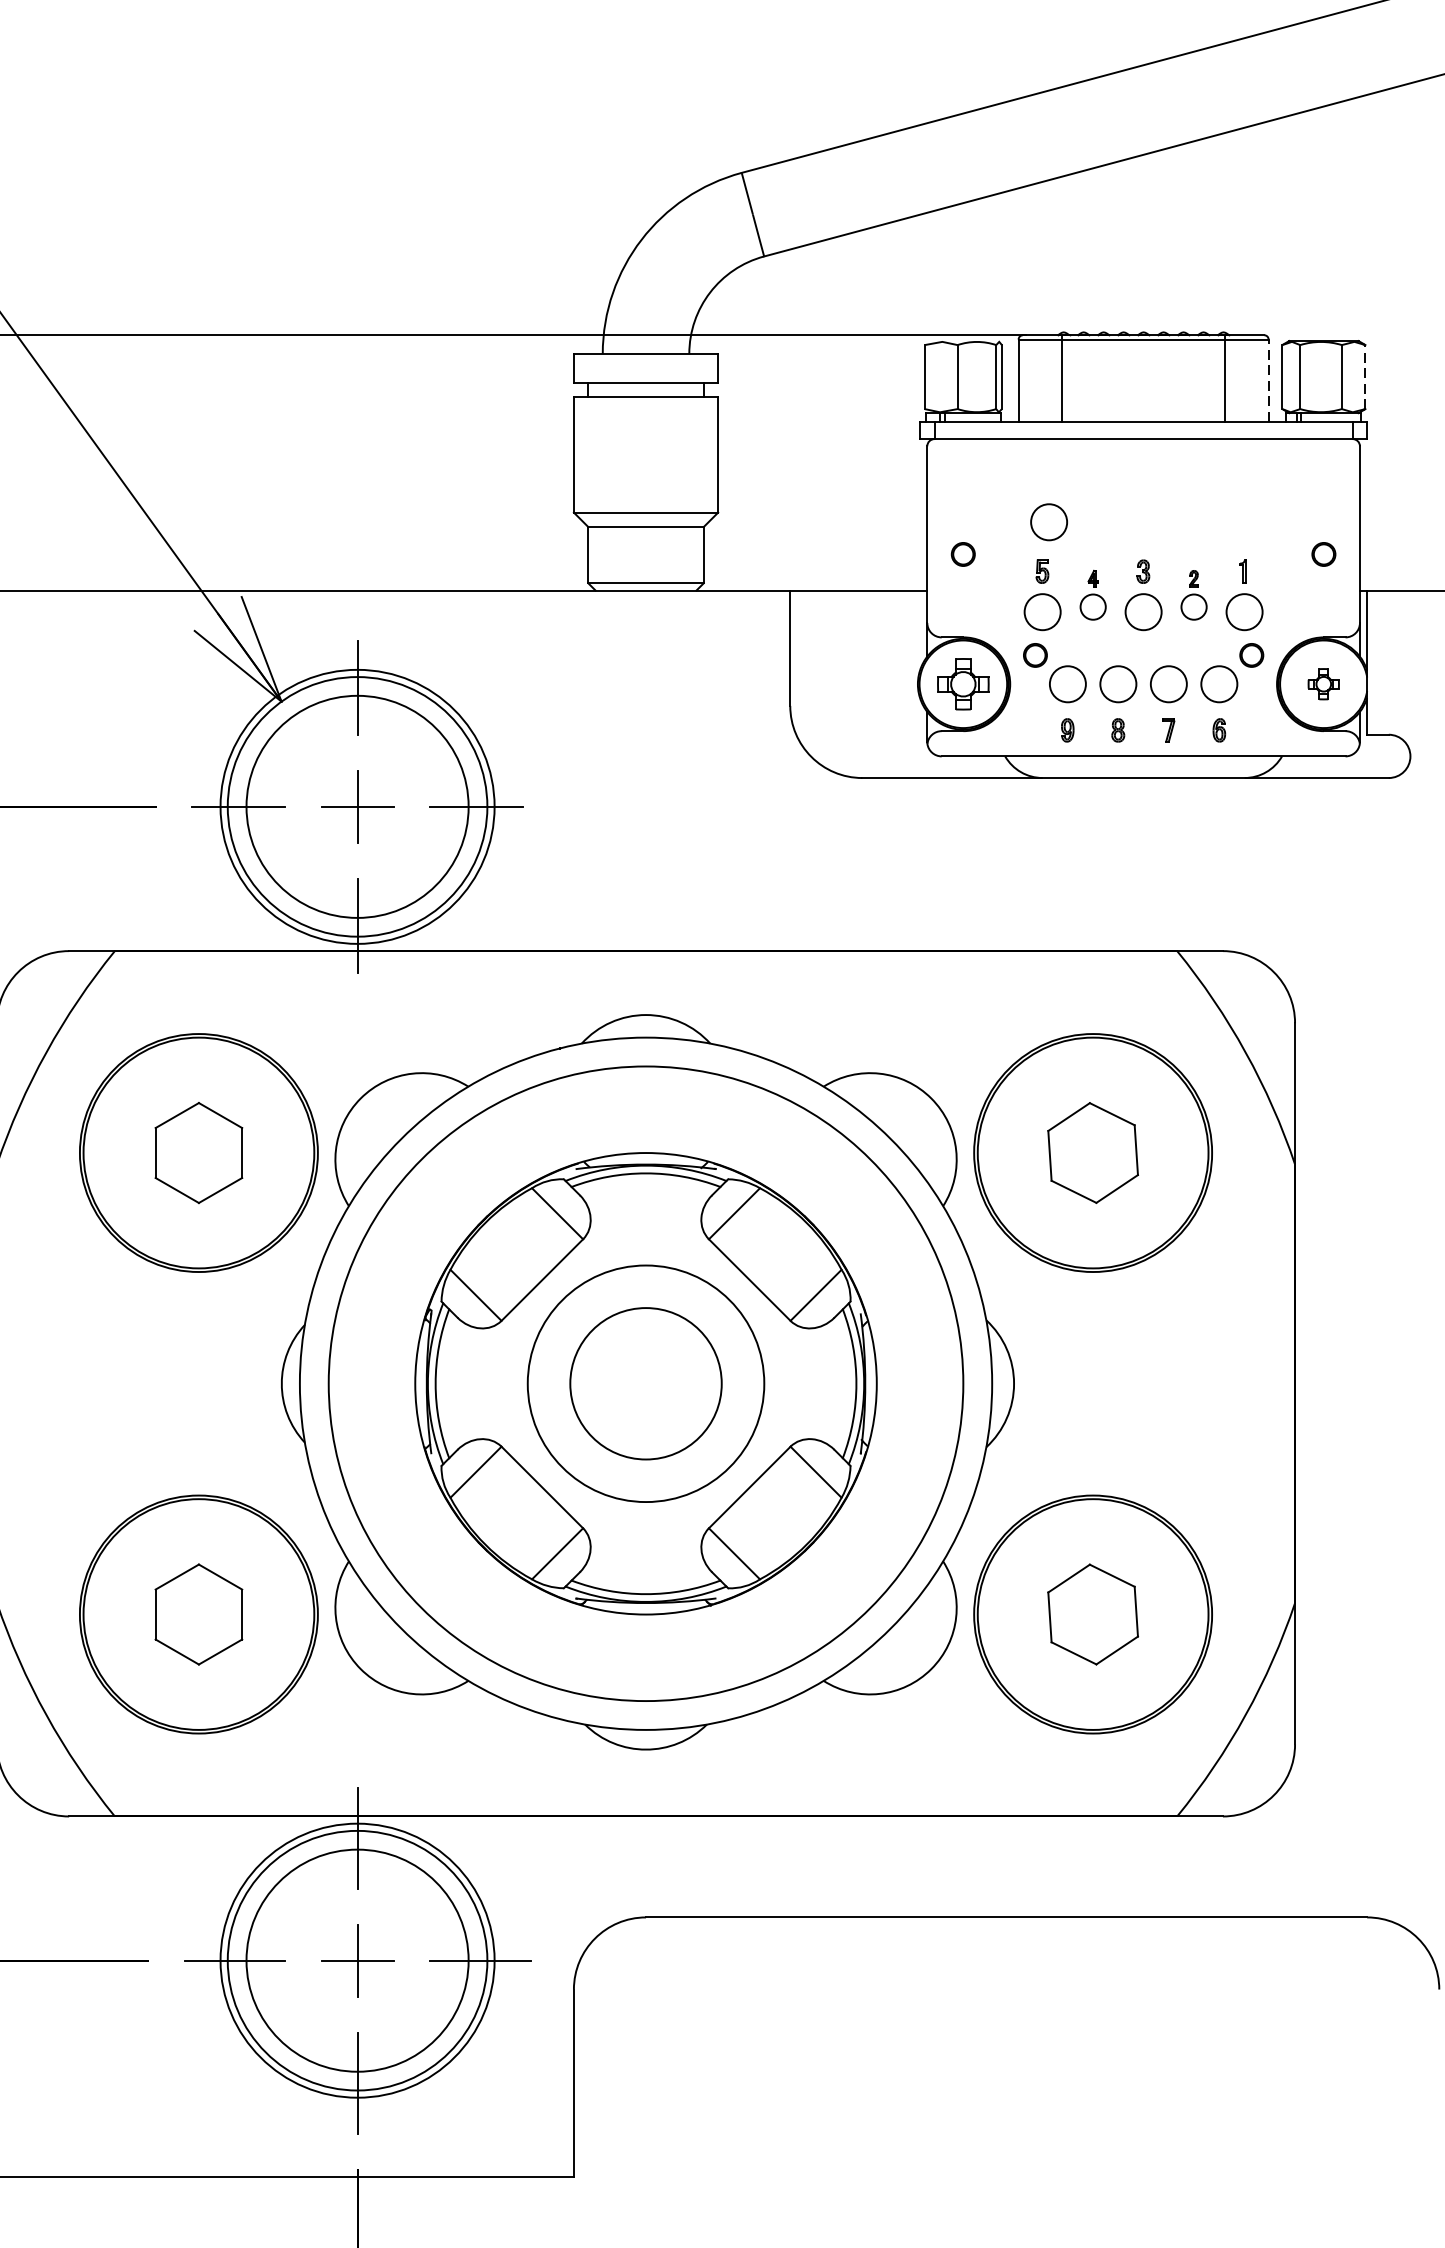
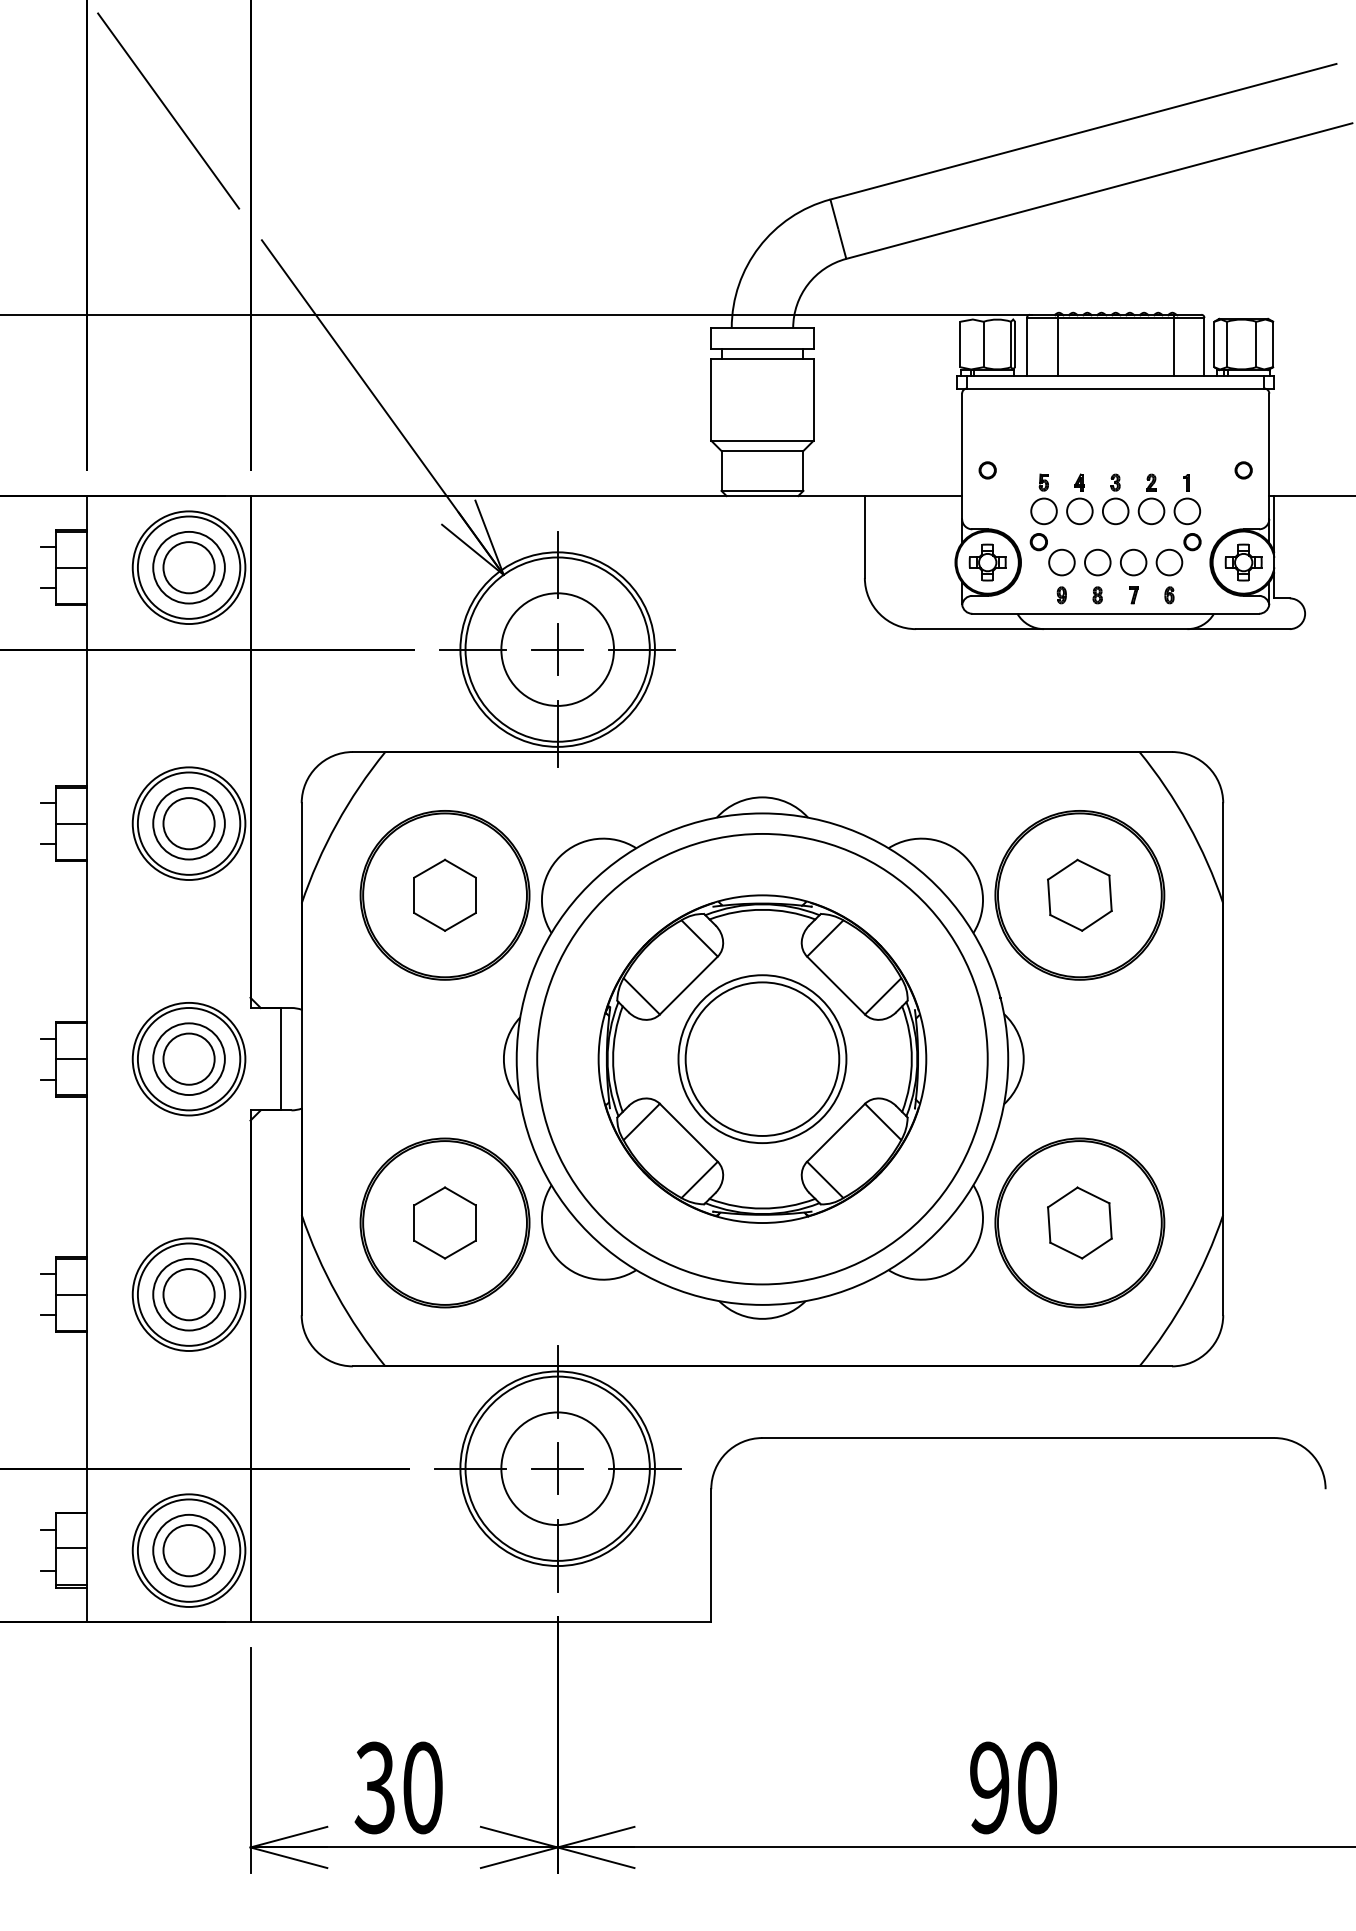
line: (1365, 377) -> (1273, 344), dashed -> solid
line: (1268, 379) -> (1204, 346), dashed -> solid
circle: (1048, 522) -> (1048, 447), removed
part: (1092, 595) -> (1079, 499), size x1.43
part: (1194, 595) -> (1151, 499), size x1.43
part: (1323, 684) -> (1243, 562), size x1.67
circle: (357, 806) -> (557, 649), size x0.71
circle: (646, 1382) -> (762, 1058), size x1.43
circle: (357, 1960) -> (557, 1468), size x0.71

